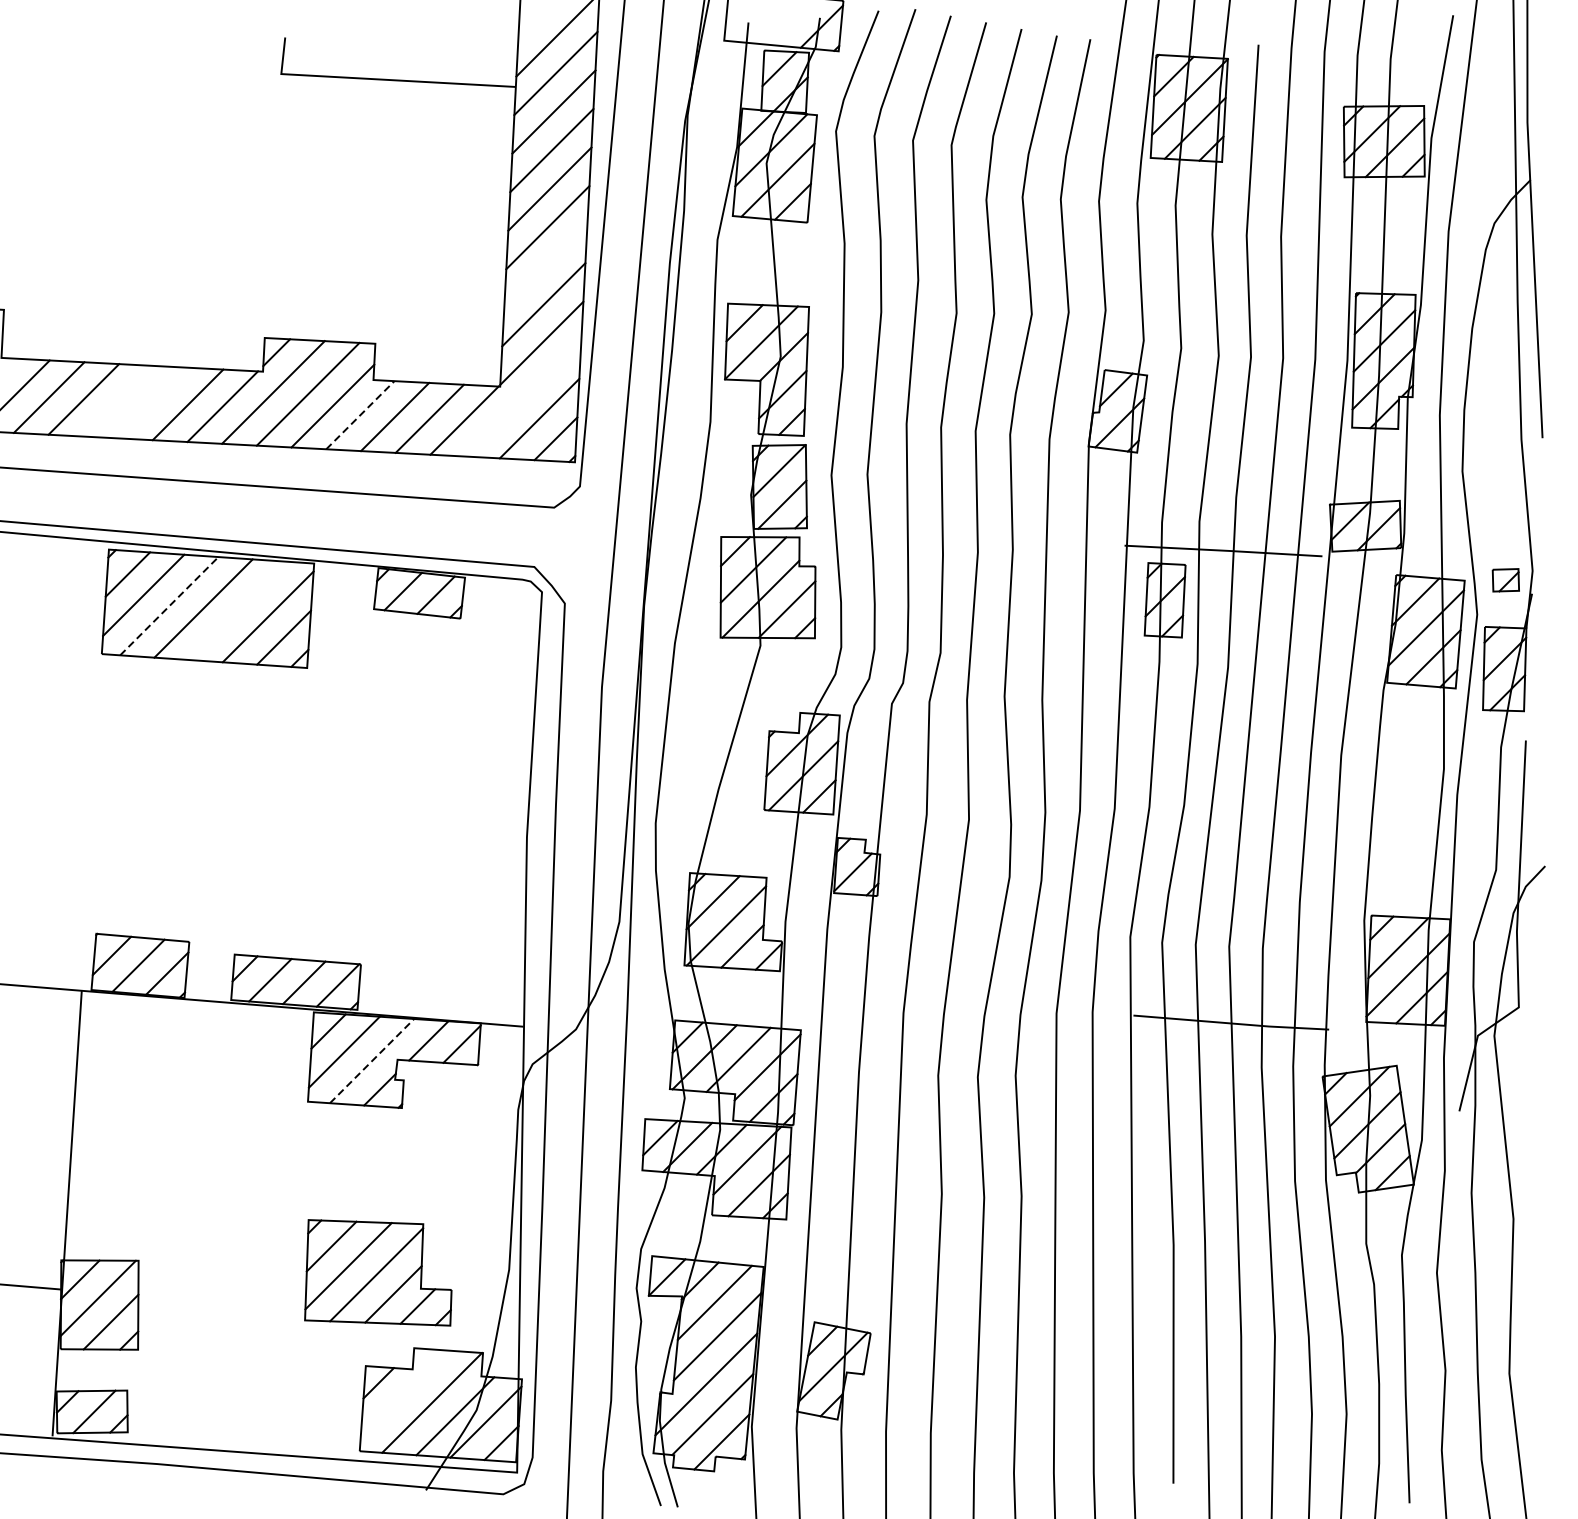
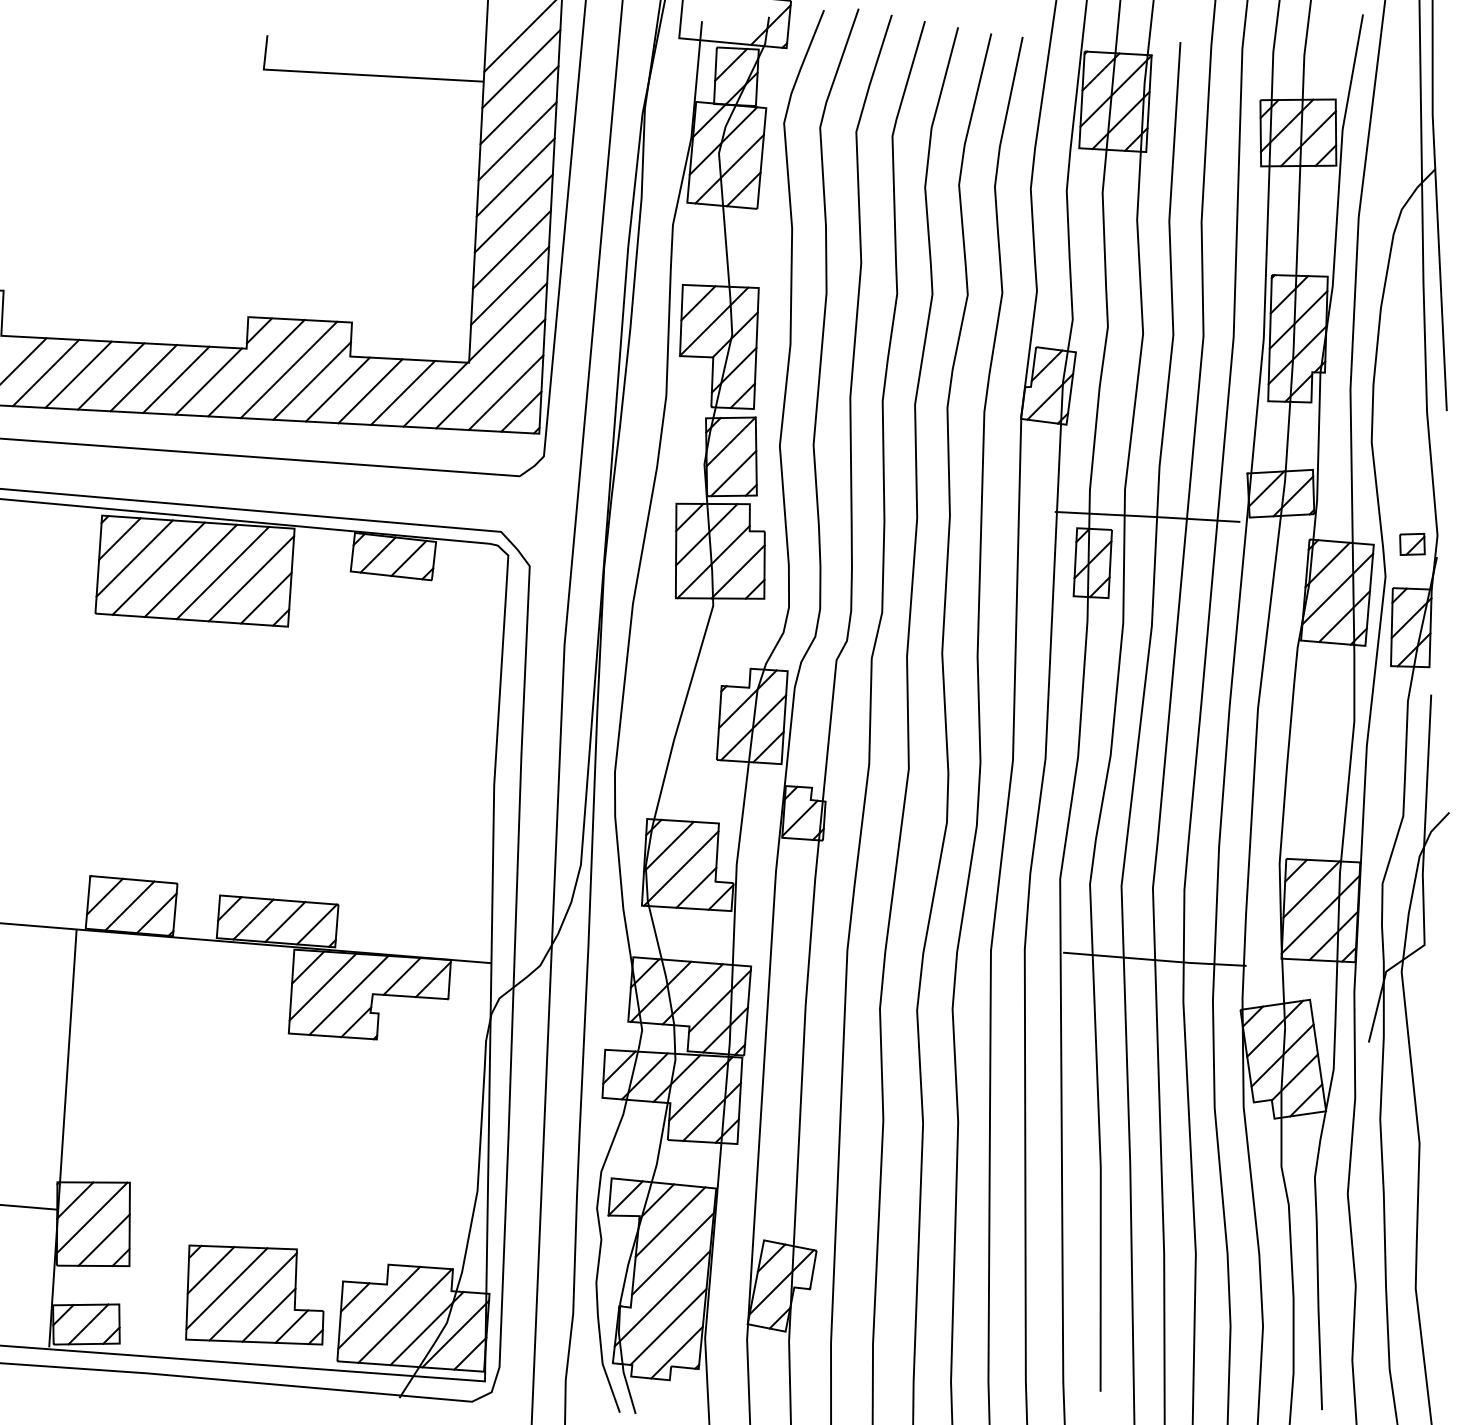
line: (545, 265) -> (511, 249), added
line: (523, 398) -> (490, 373), added
line: (118, 401) -> (111, 376), added
line: (153, 403) -> (143, 378), added
line: (360, 415) -> (338, 389), dashed -> solid
line: (170, 605) -> (159, 568), dashed -> solid
line: (237, 610) -> (222, 572), added
line: (371, 1061) -> (348, 995), dashed -> solid
part: (378, 1272) -> (254, 1294), moved
line: (404, 1393) -> (379, 1307), added

